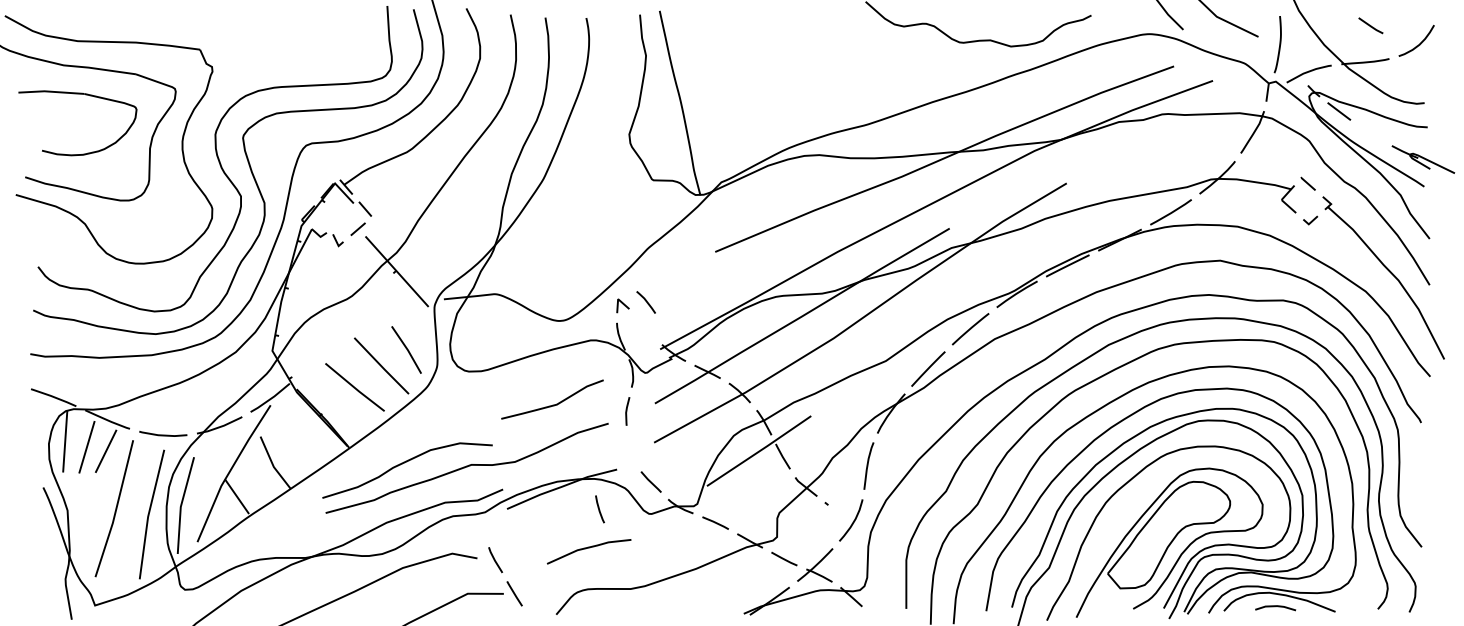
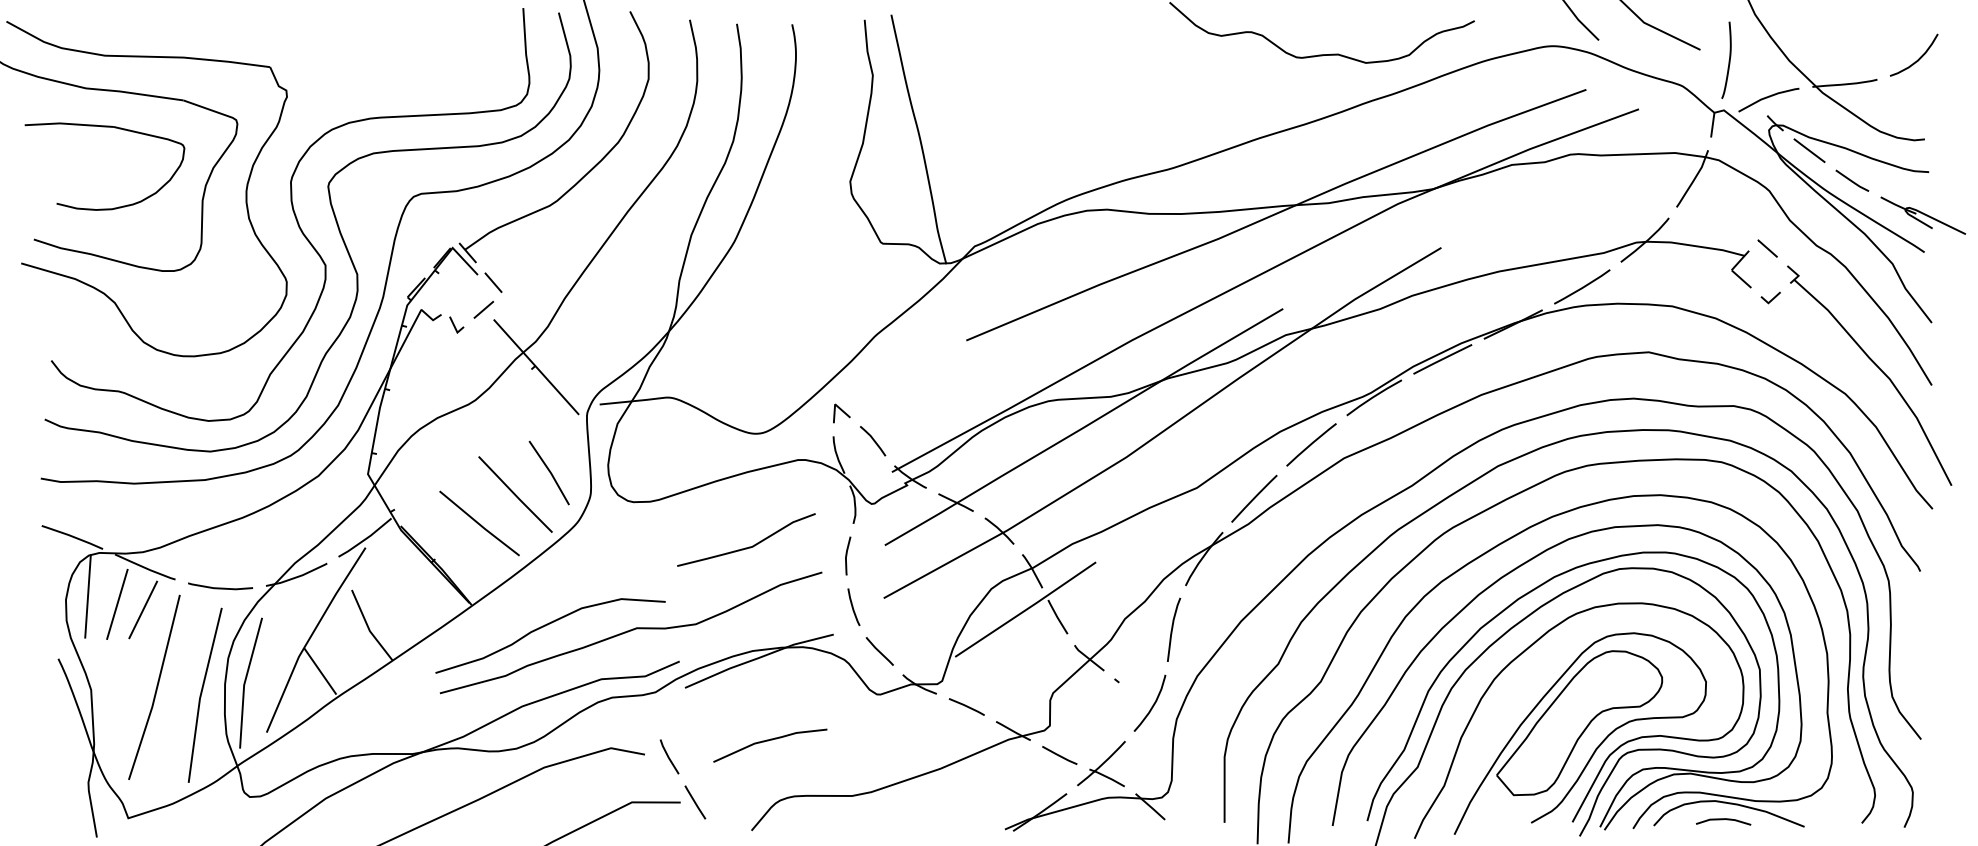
line: (1370, 25) -> (1851, 180), moved
line: (645, 301) -> (872, 439), moved
line: (599, 509) -> (853, 607), moved
line: (589, 548) -> (770, 741), moved

